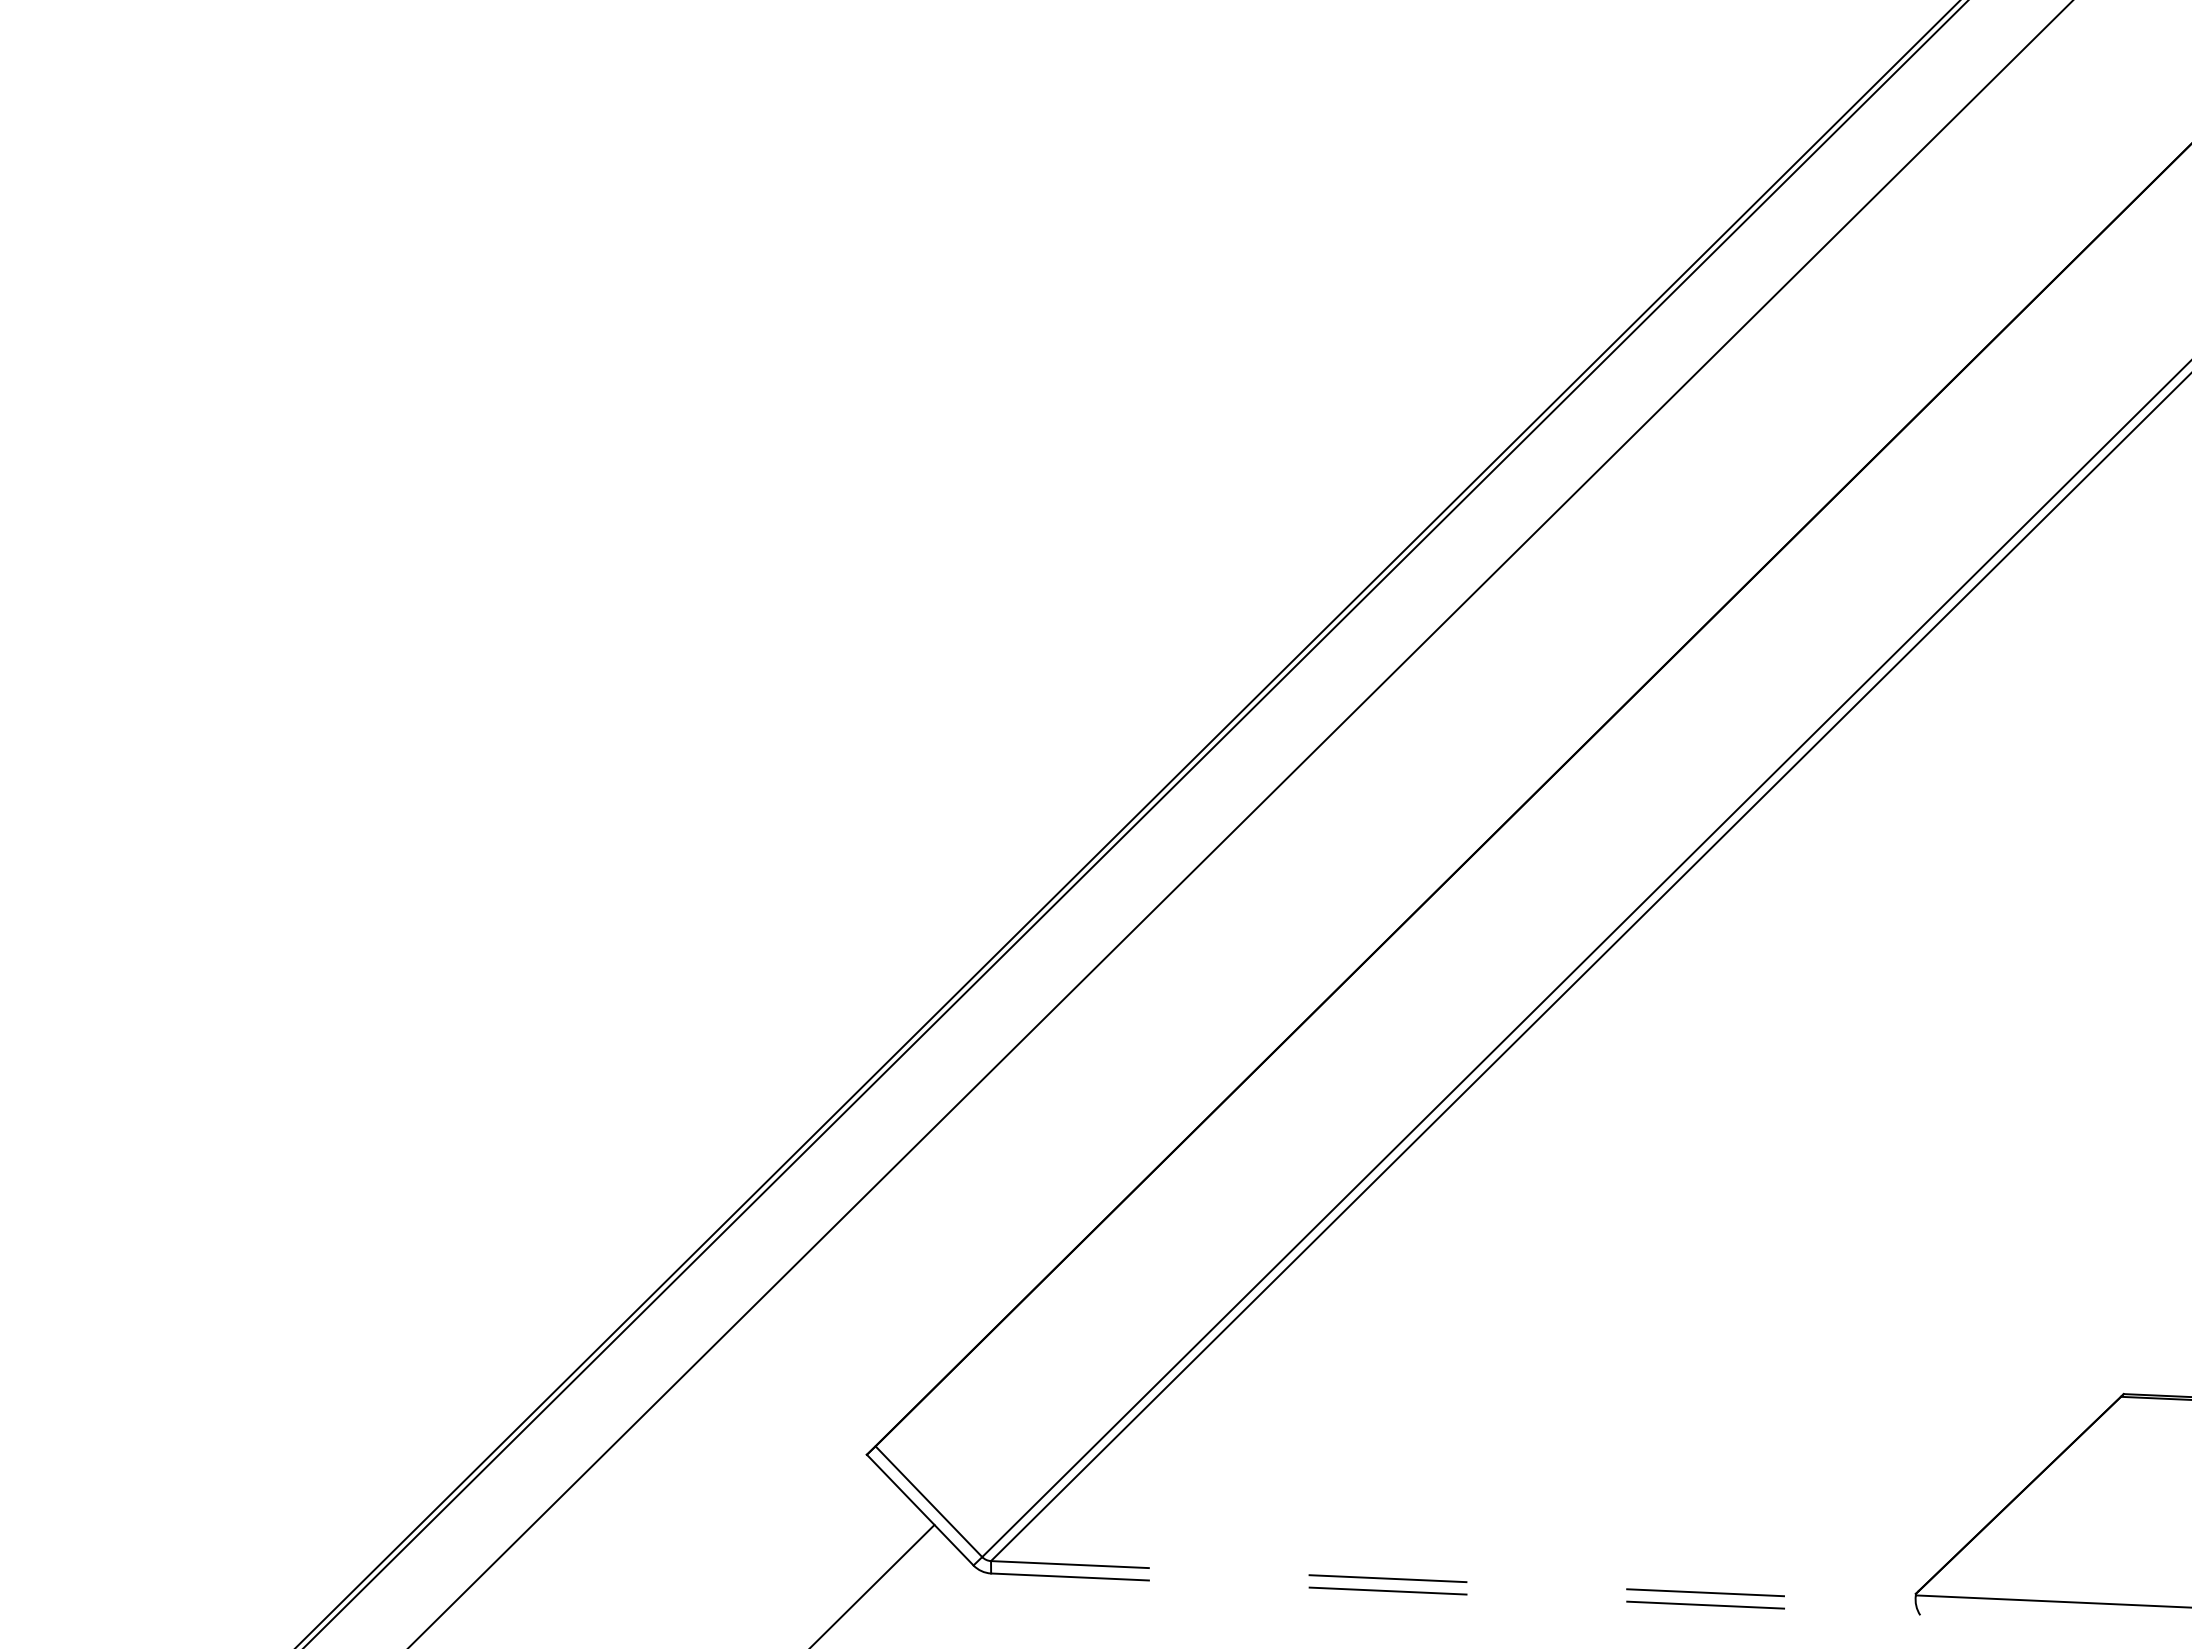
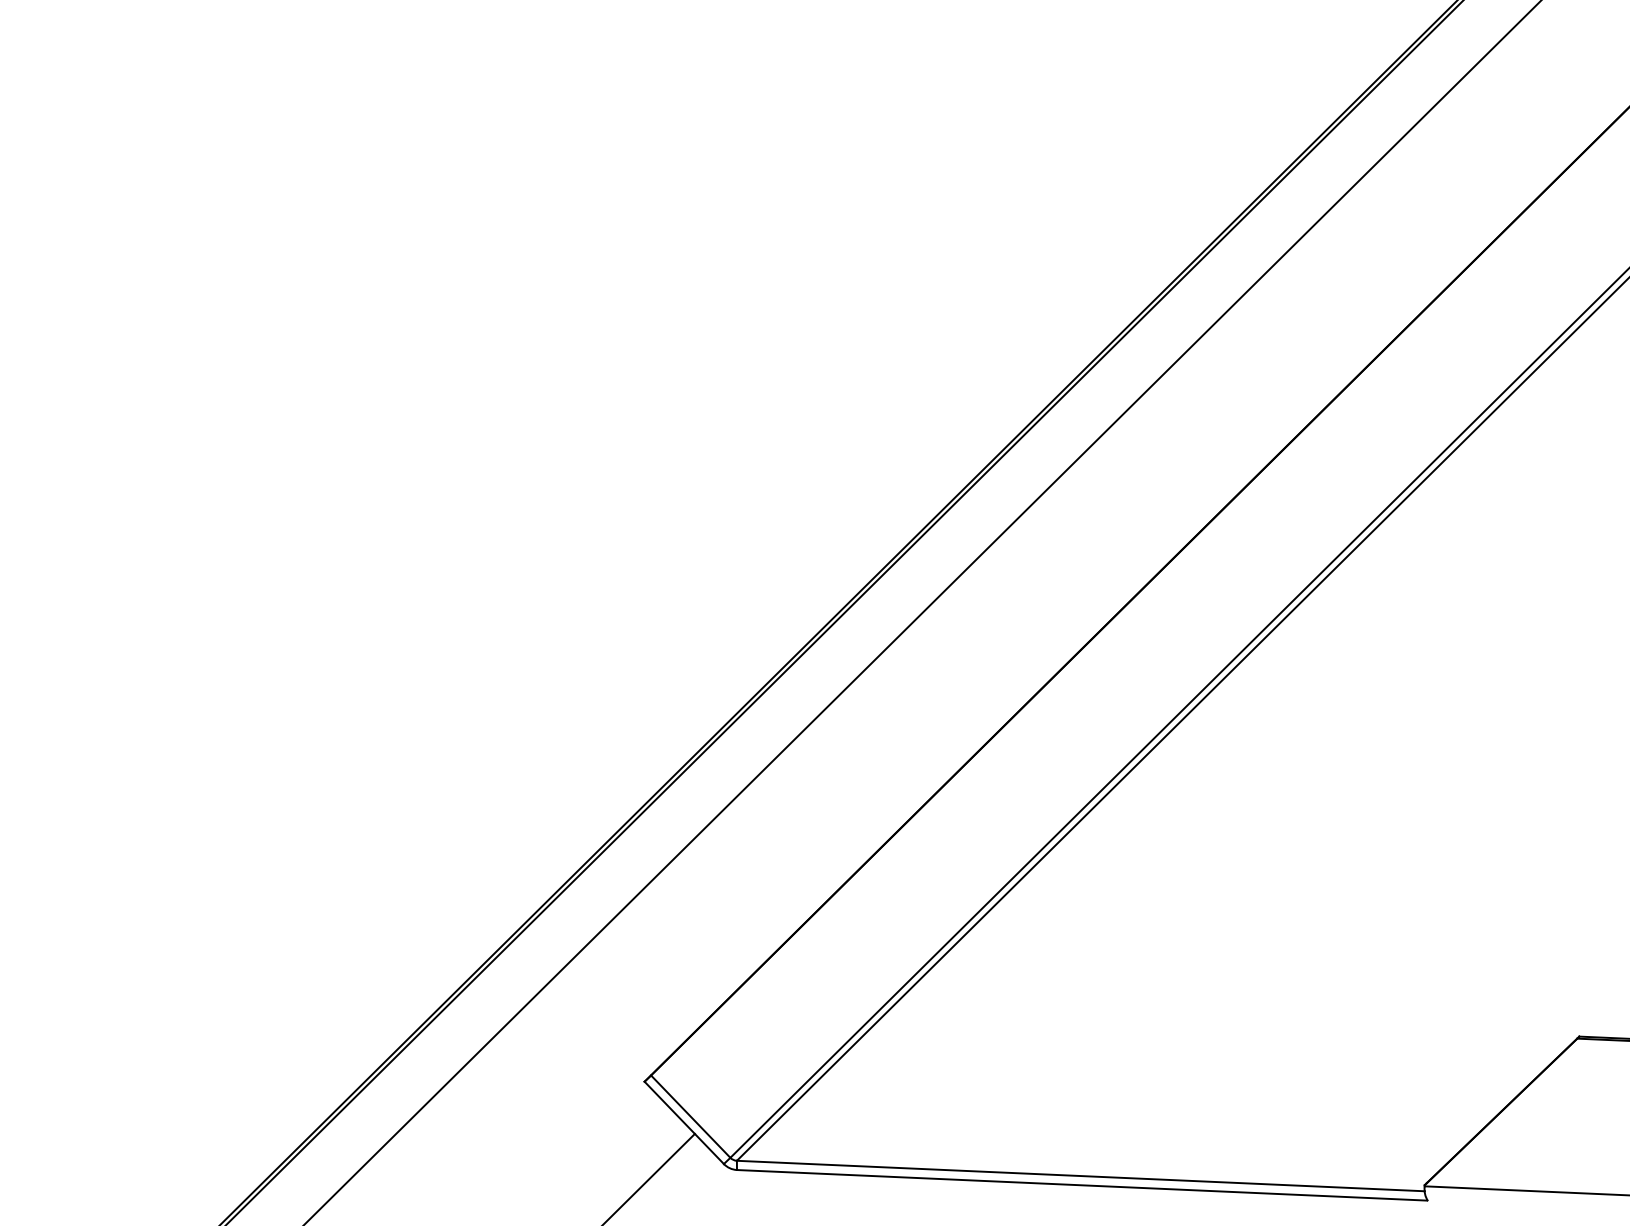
line: (1454, 1581) -> (1081, 1175), dashed -> solid
line: (1455, 1594) -> (1082, 1185), dashed -> solid

